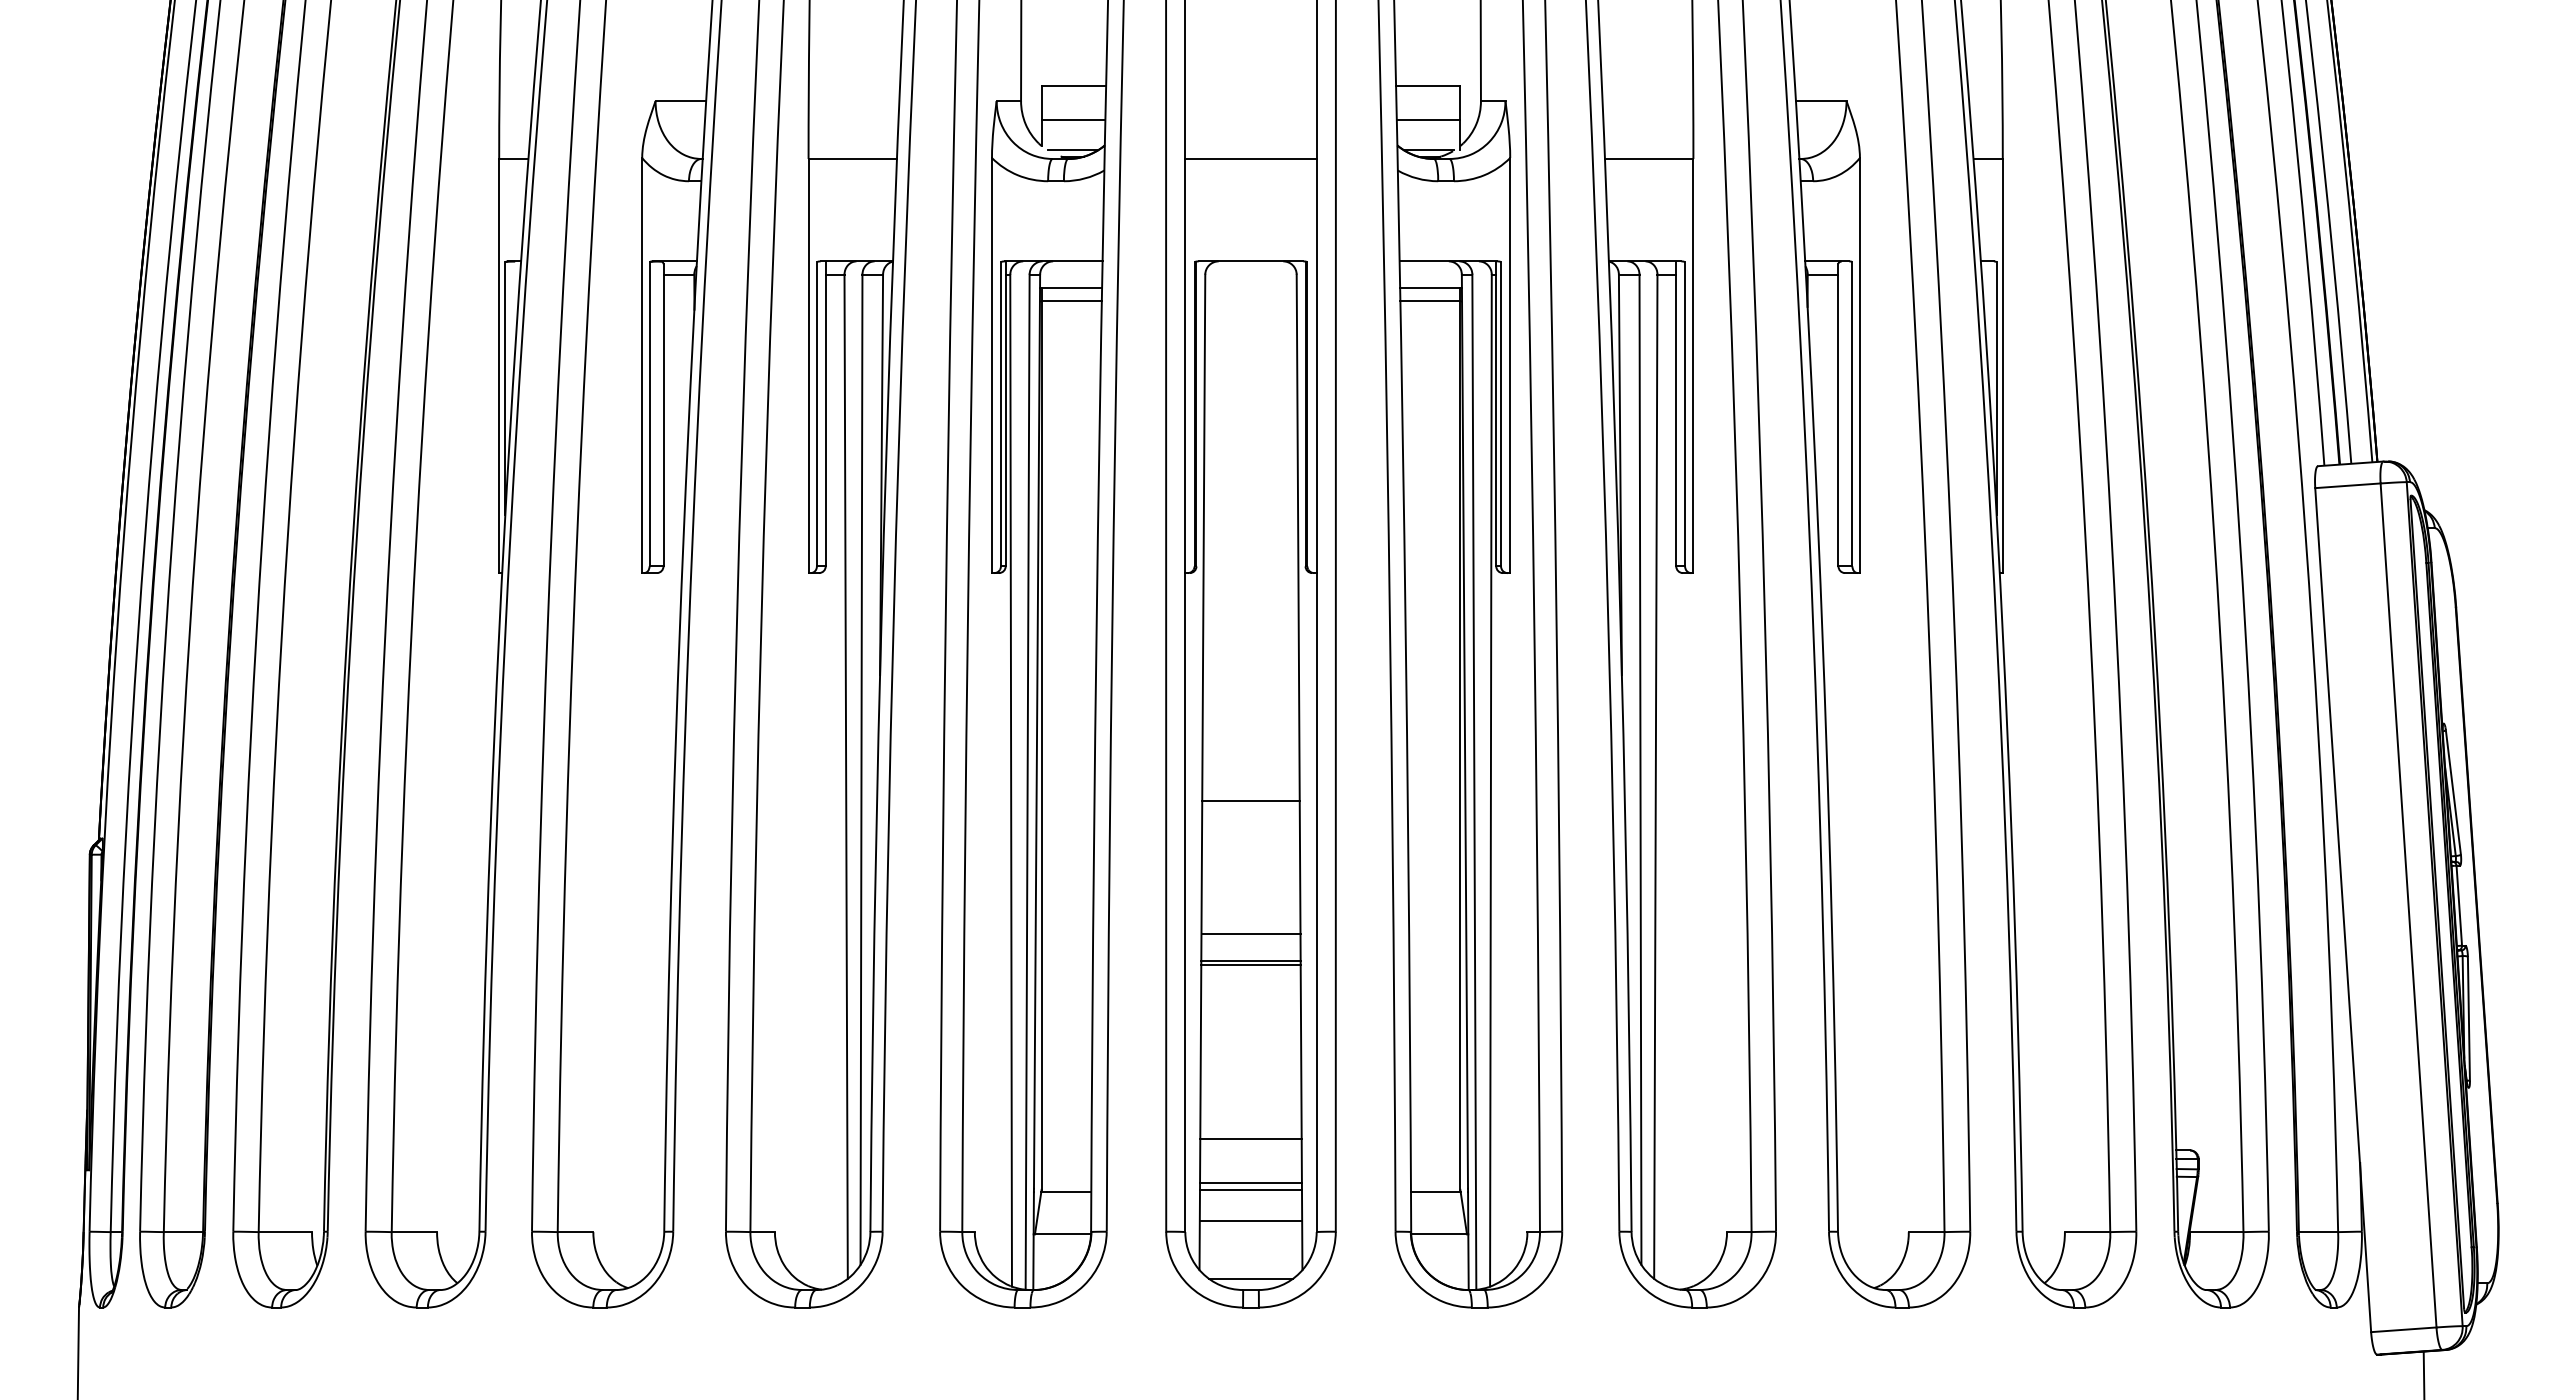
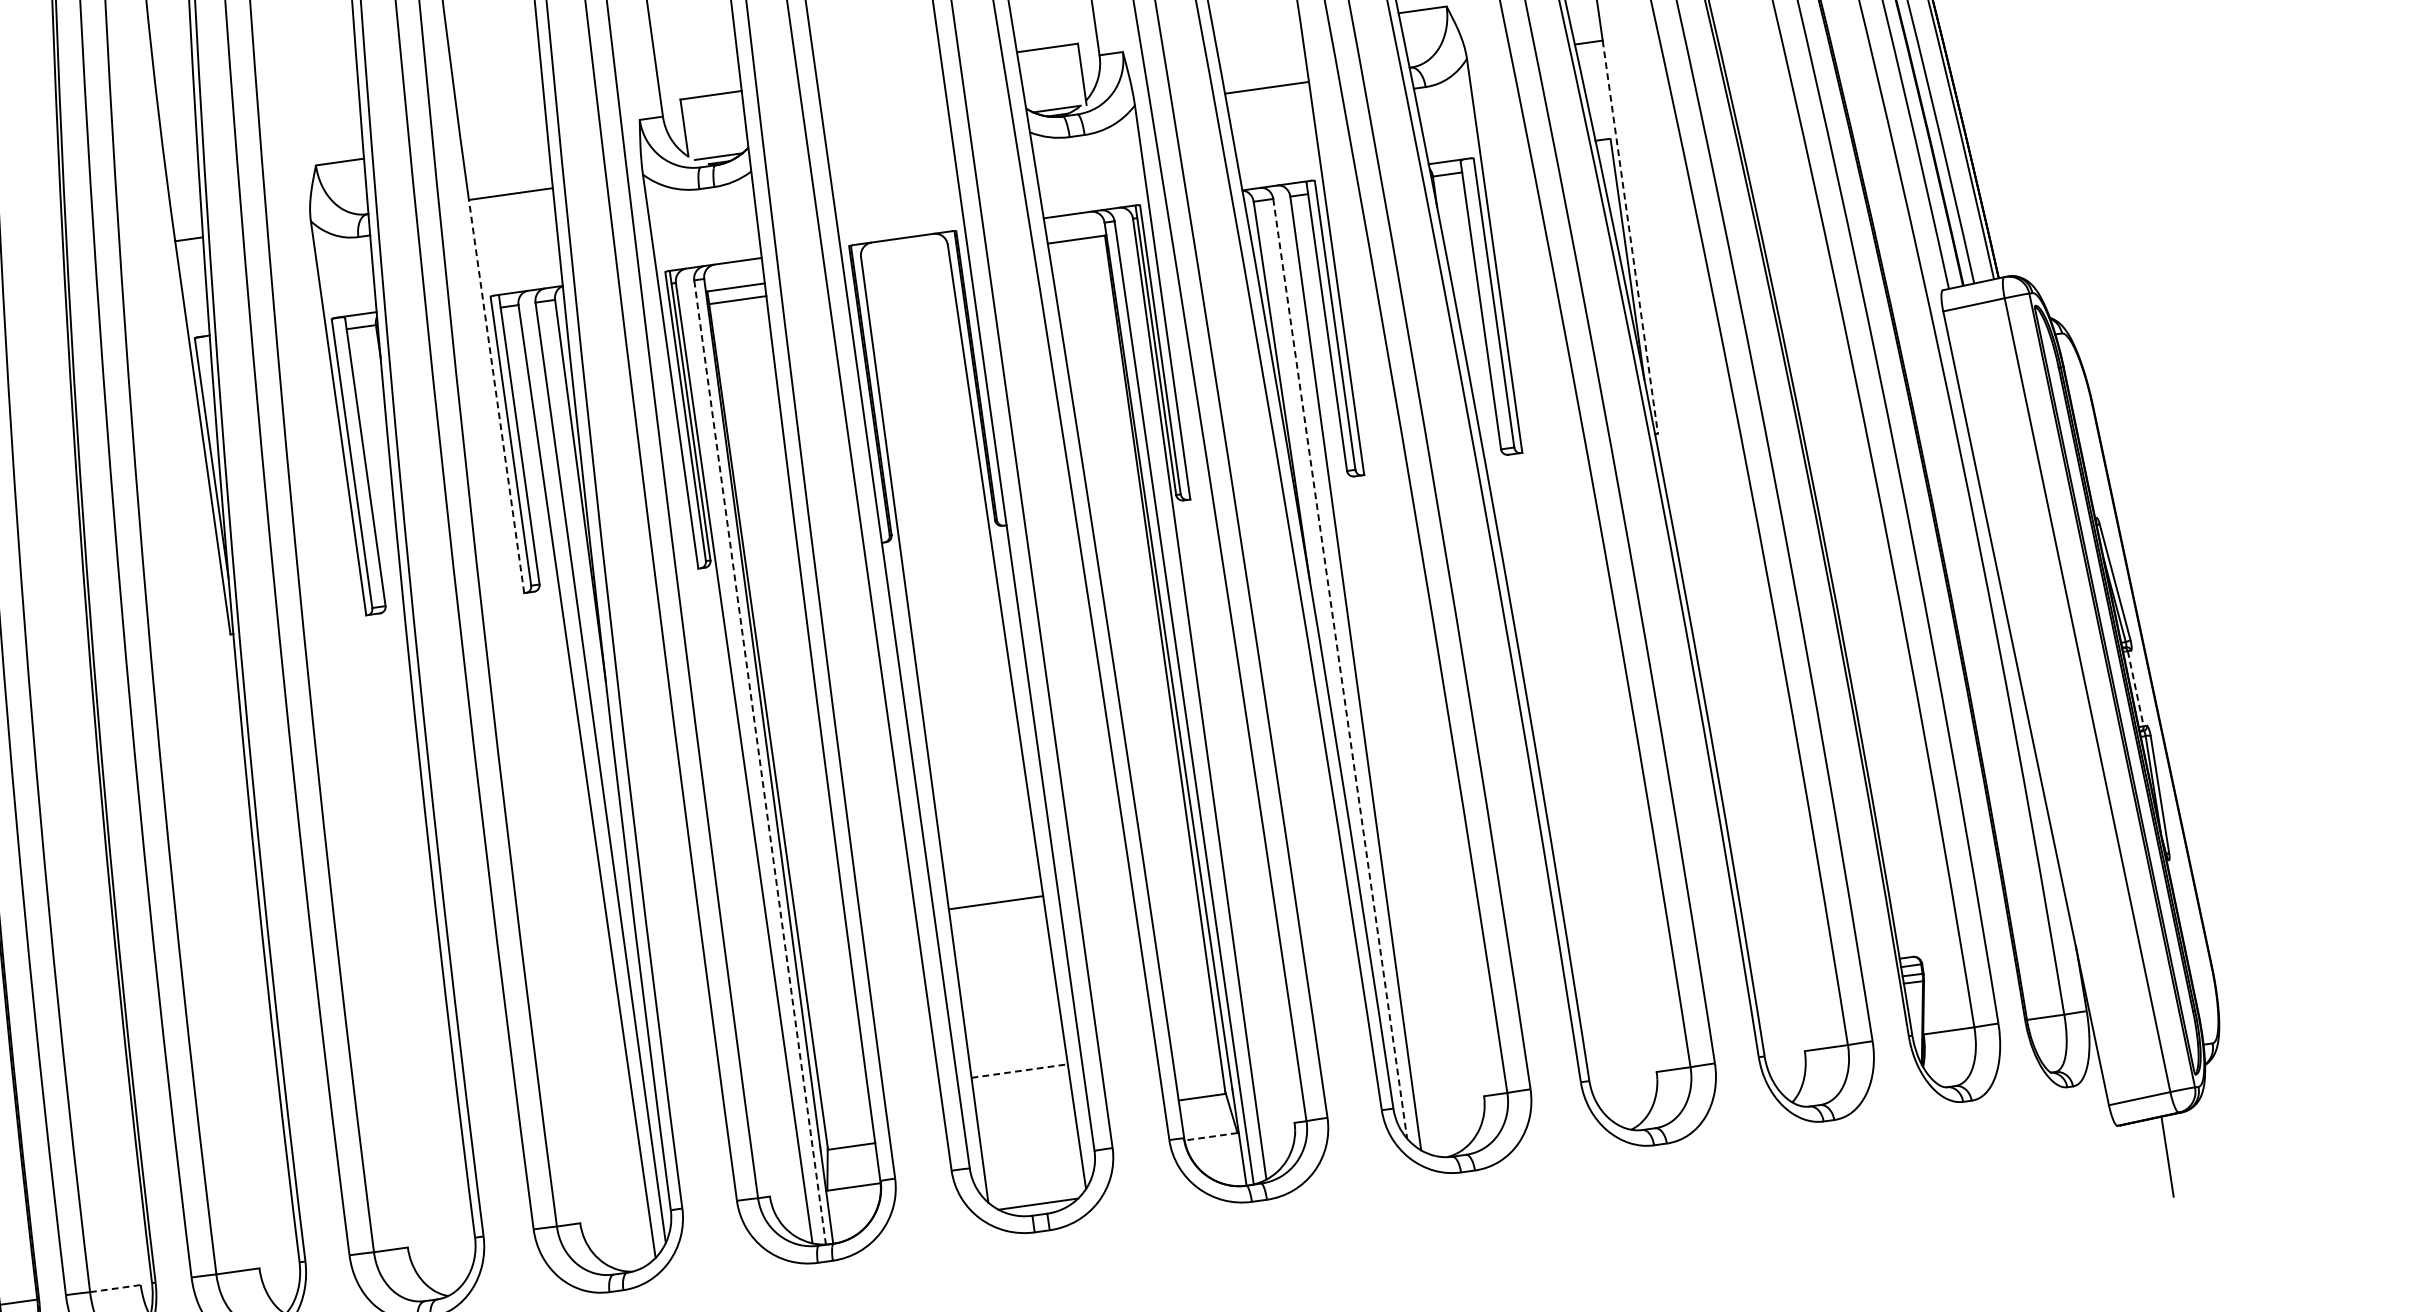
line: (1073, 120) -> (715, 128), removed
line: (1428, 120) -> (1052, 80), removed
line: (1250, 158) -> (888, 140), removed
line: (1430, 301) -> (1078, 252), removed
line: (808, 365) -> (496, 396), solid -> dashed
line: (2002, 366) -> (1630, 237), solid -> dashed
line: (1640, 770) -> (1340, 669), solid -> dashed
line: (1027, 782) -> (759, 762), solid -> dashed
line: (1250, 800) -> (974, 750), removed
line: (2459, 906) -> (2136, 689), solid -> dashed
line: (1250, 933) -> (991, 876), removed
line: (1250, 964) -> (995, 905), removed
line: (1250, 1138) -> (1019, 1070), solid -> dashed
line: (1250, 1183) -> (1025, 1113), removed
line: (1250, 1189) -> (1026, 1119), removed
line: (1250, 1220) -> (1030, 1148), removed
line: (285, 1232) -> (115, 1288), solid -> dashed
line: (1439, 1234) -> (1211, 1136), solid -> dashed

